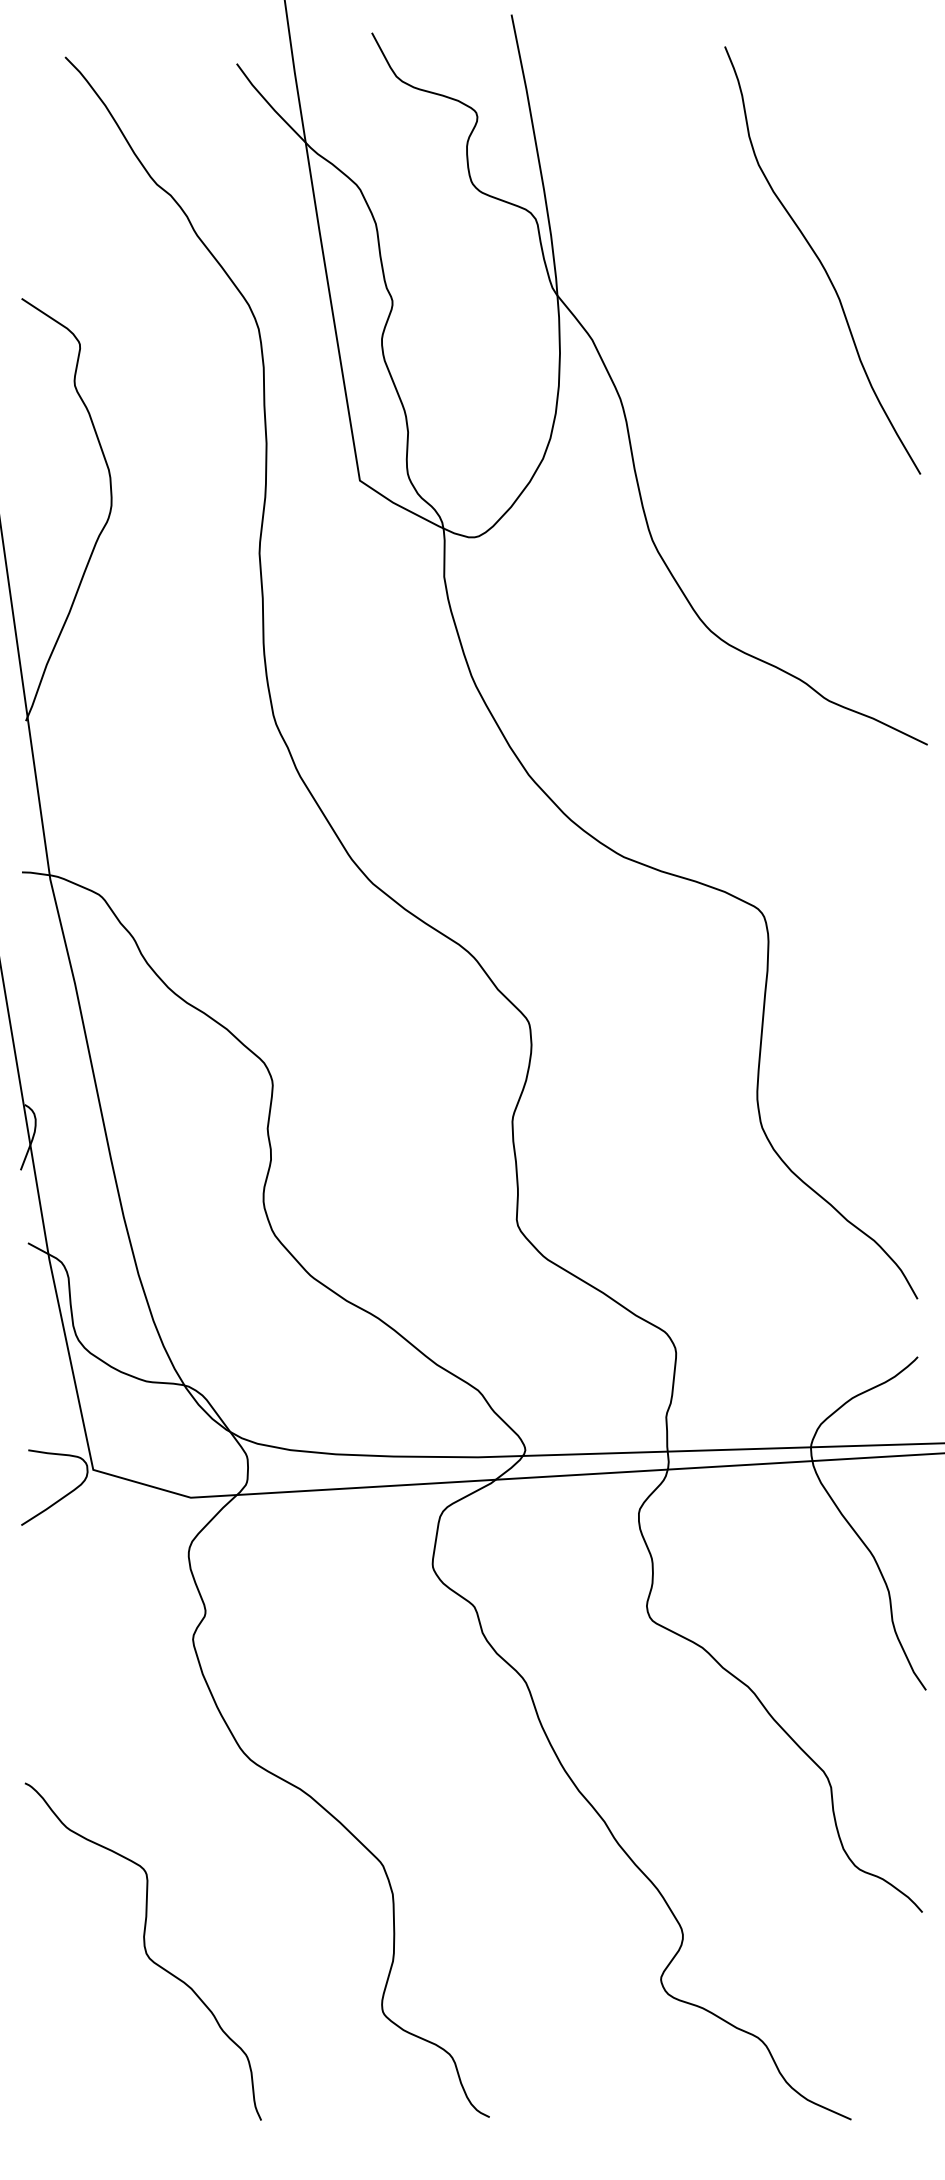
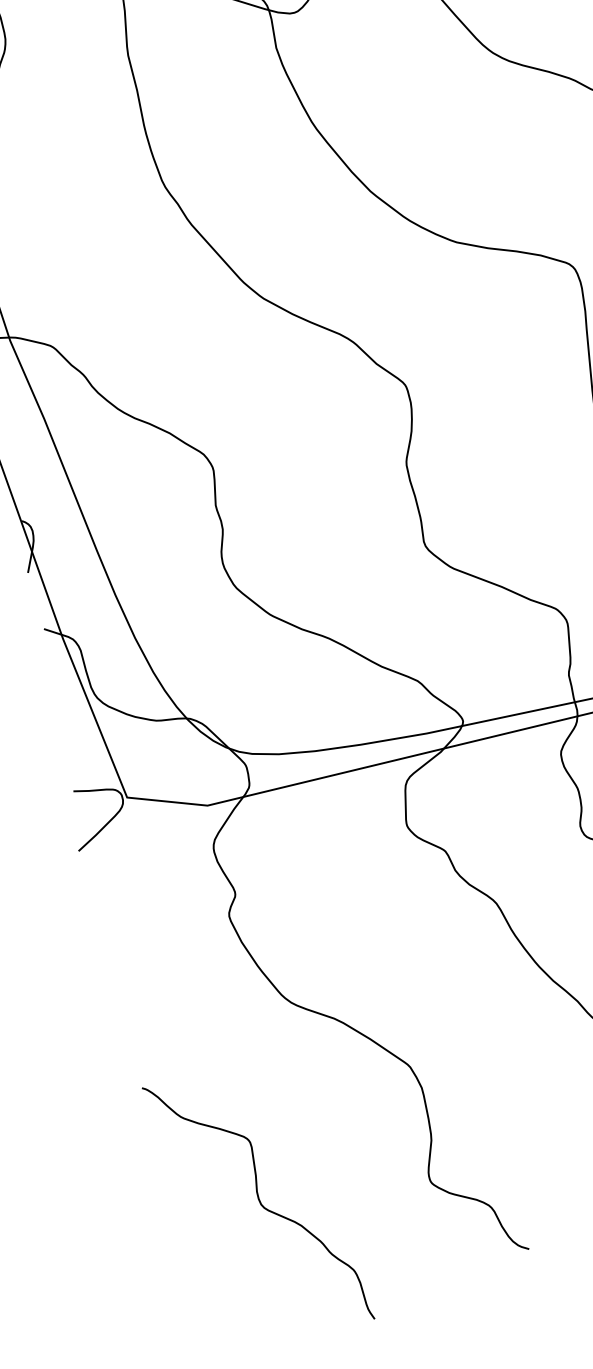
curve: (144, 1950) -> (259, 1202), moved

